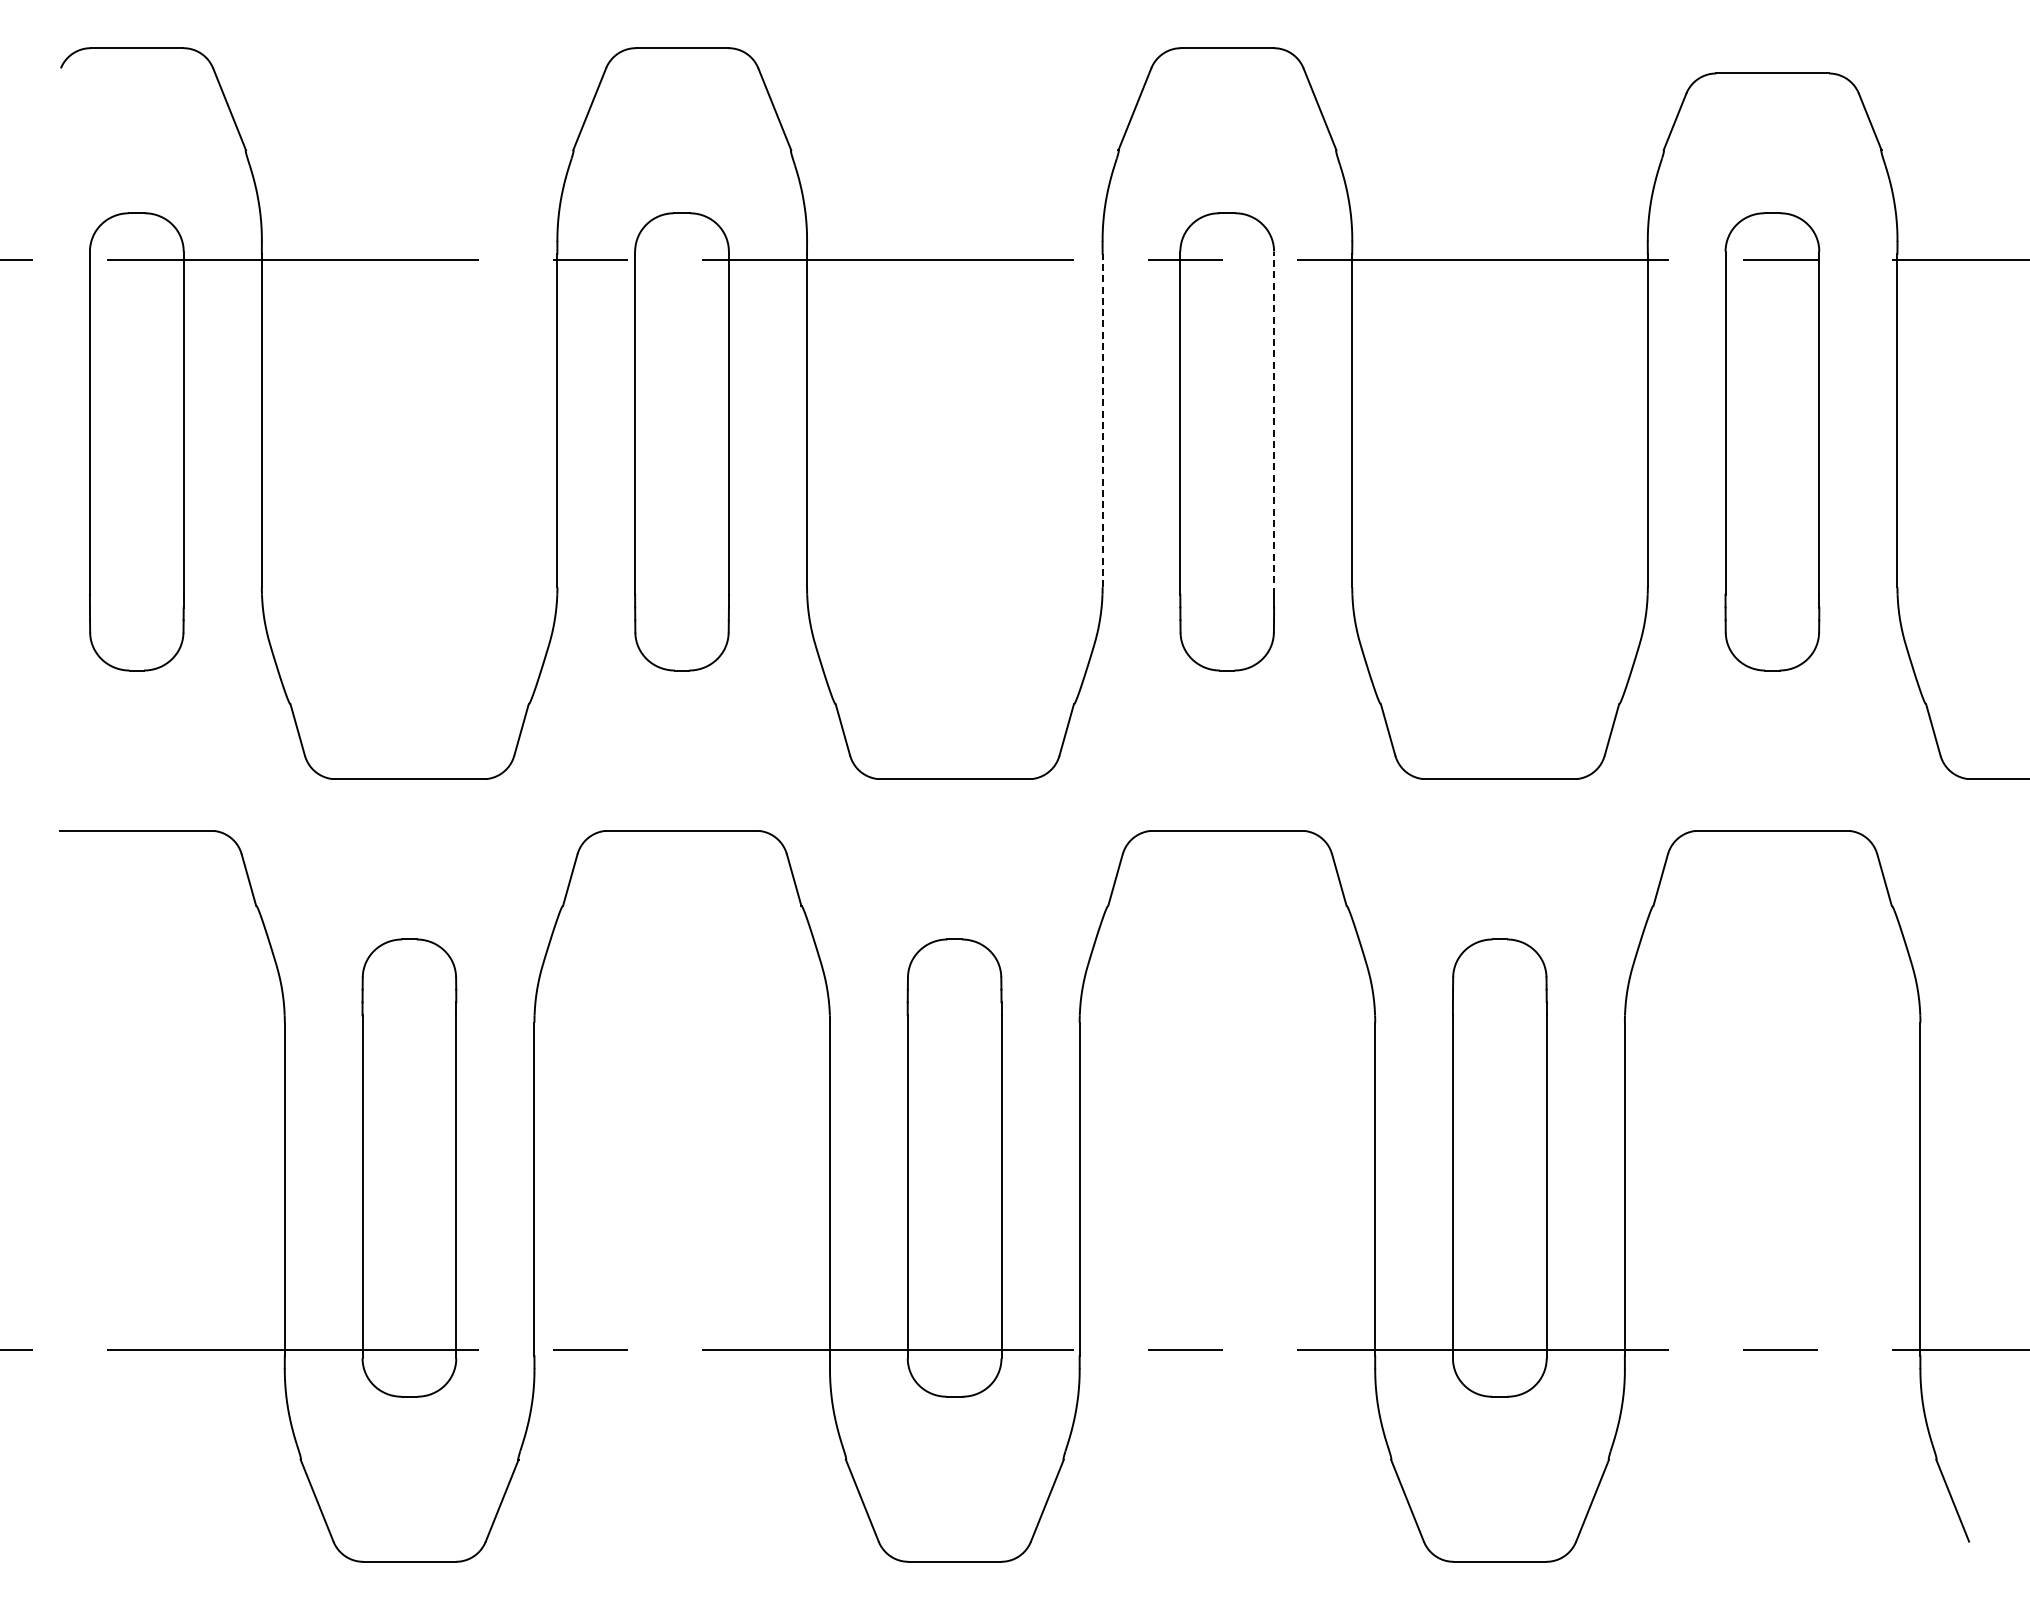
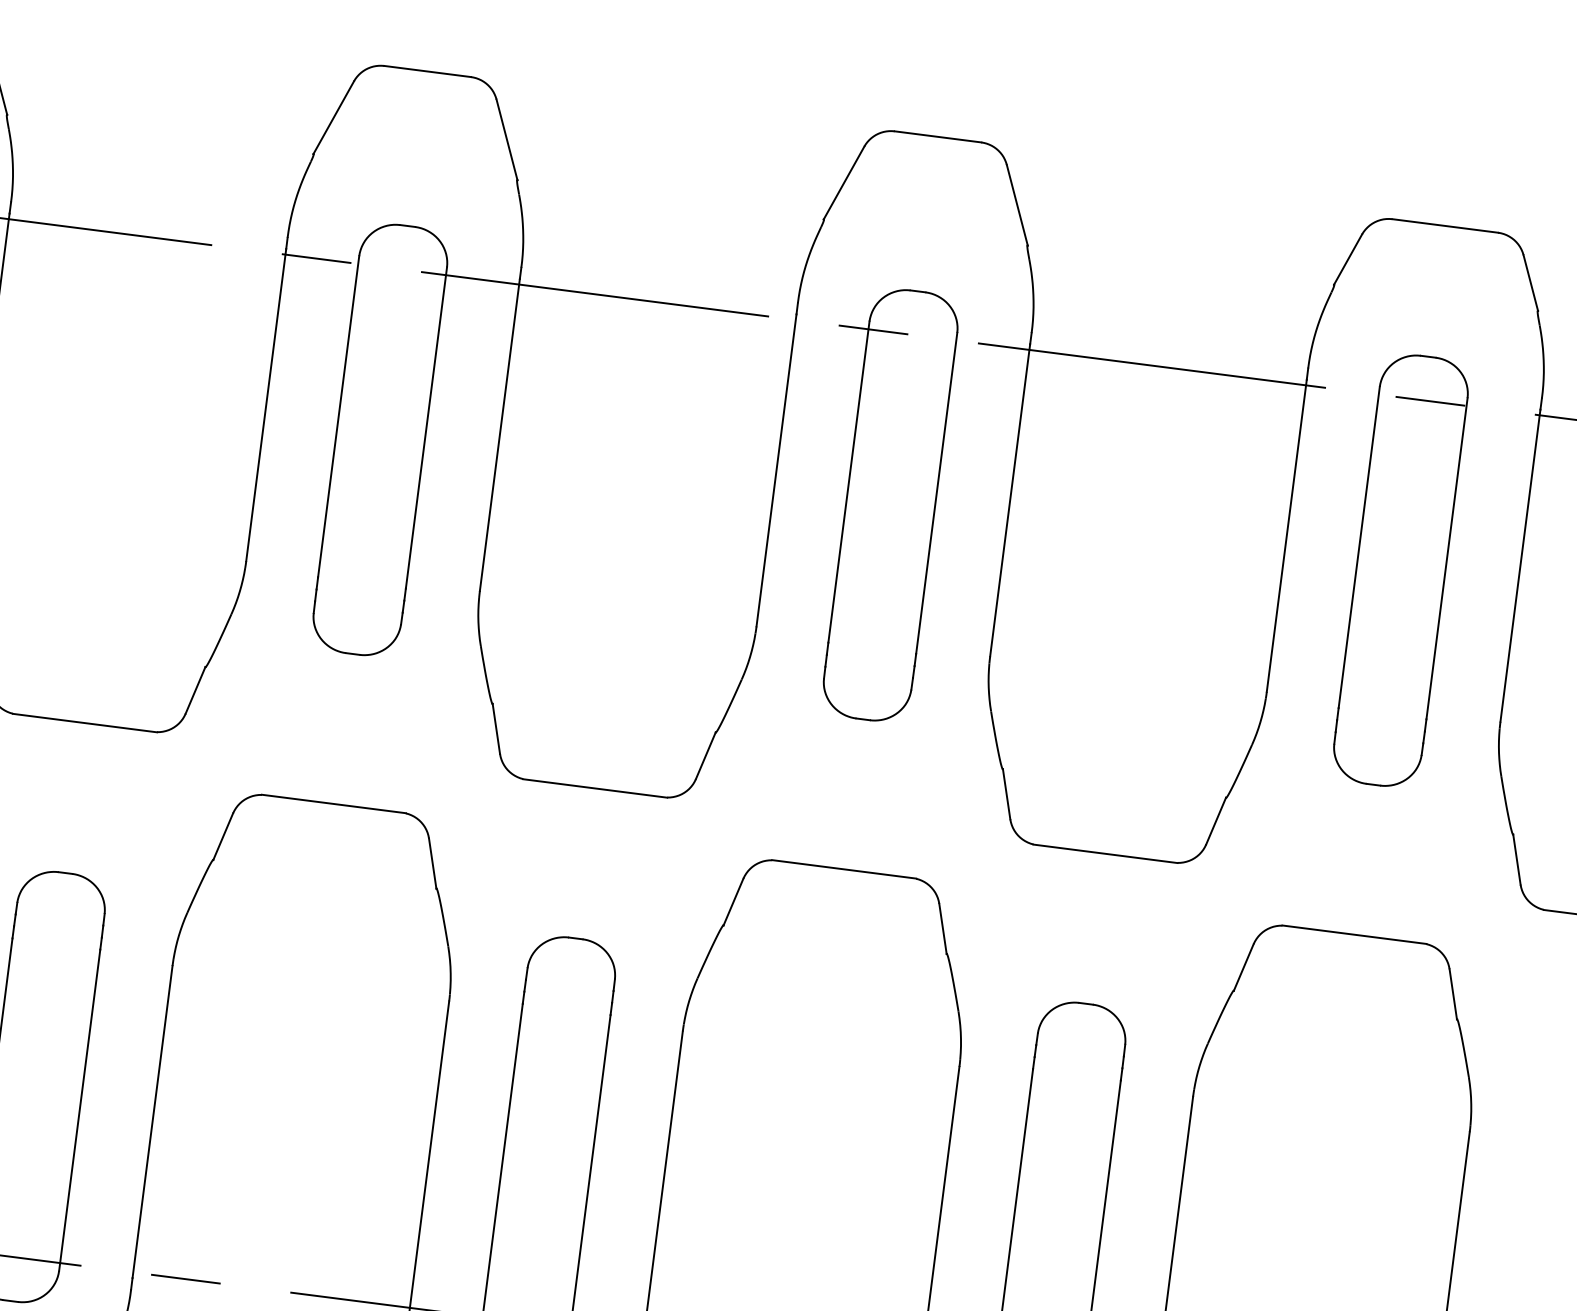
line: (1102, 420) -> (776, 470), dashed -> solid
line: (1274, 423) -> (937, 493), dashed -> solid

